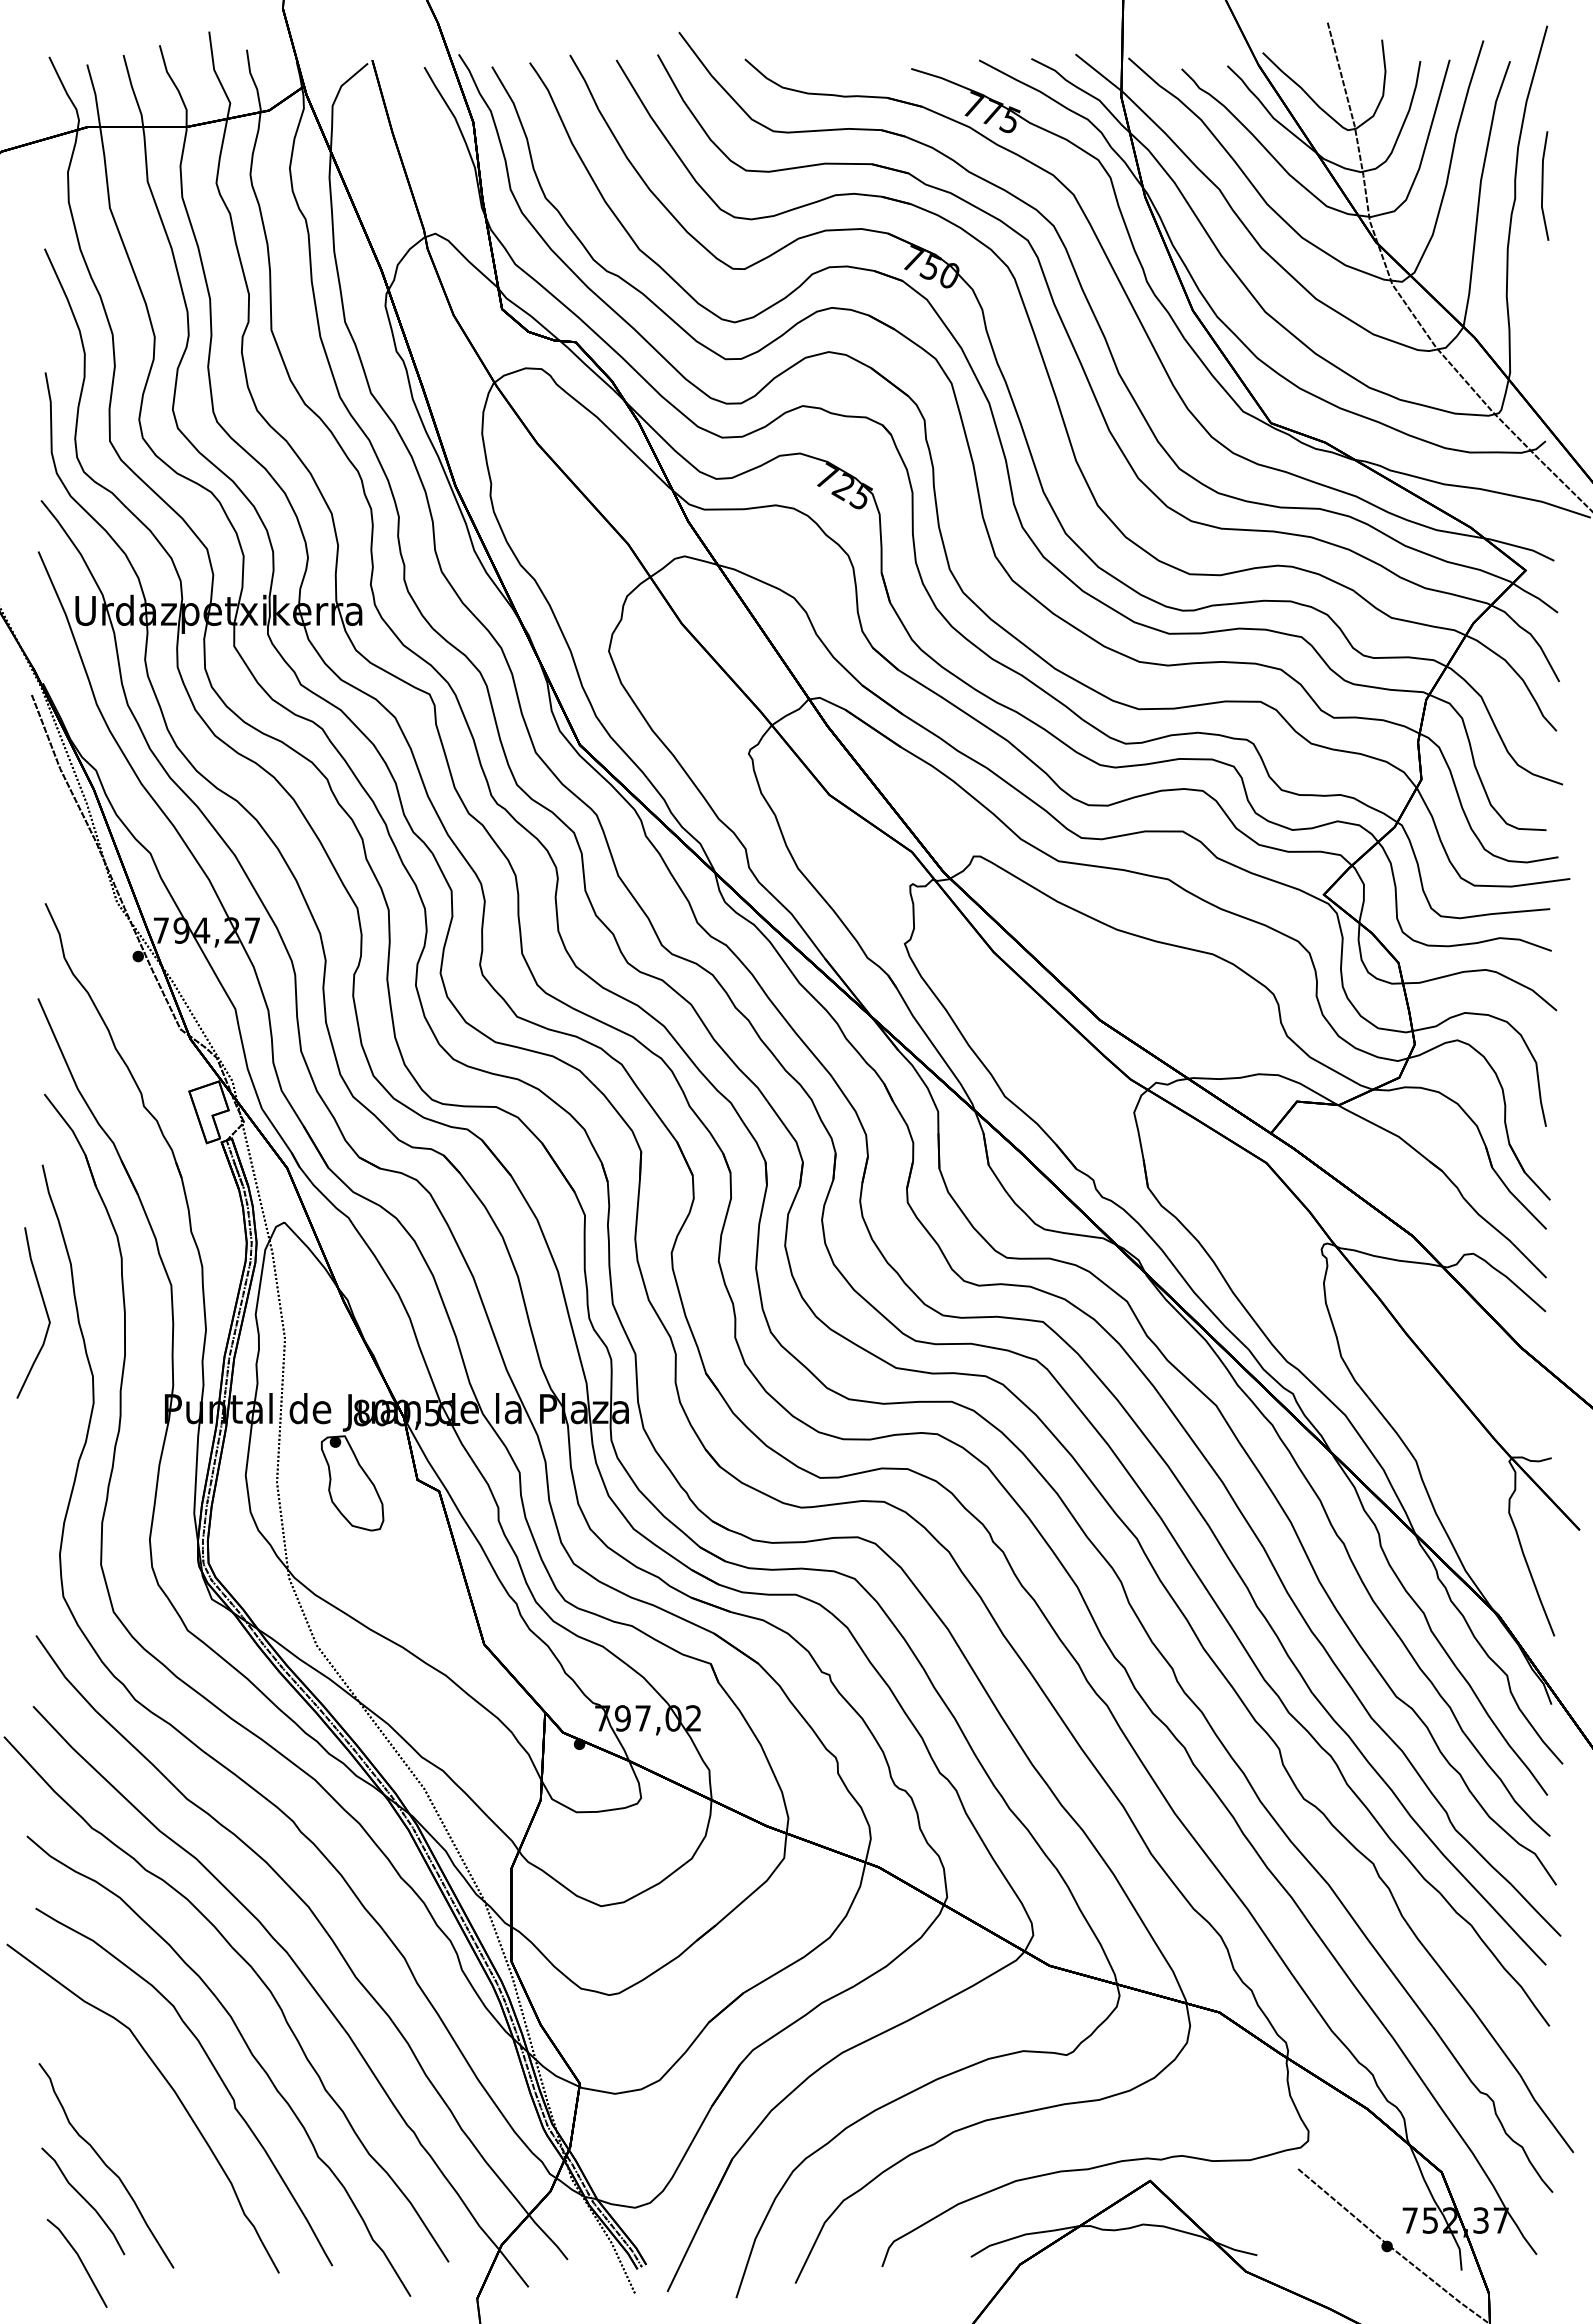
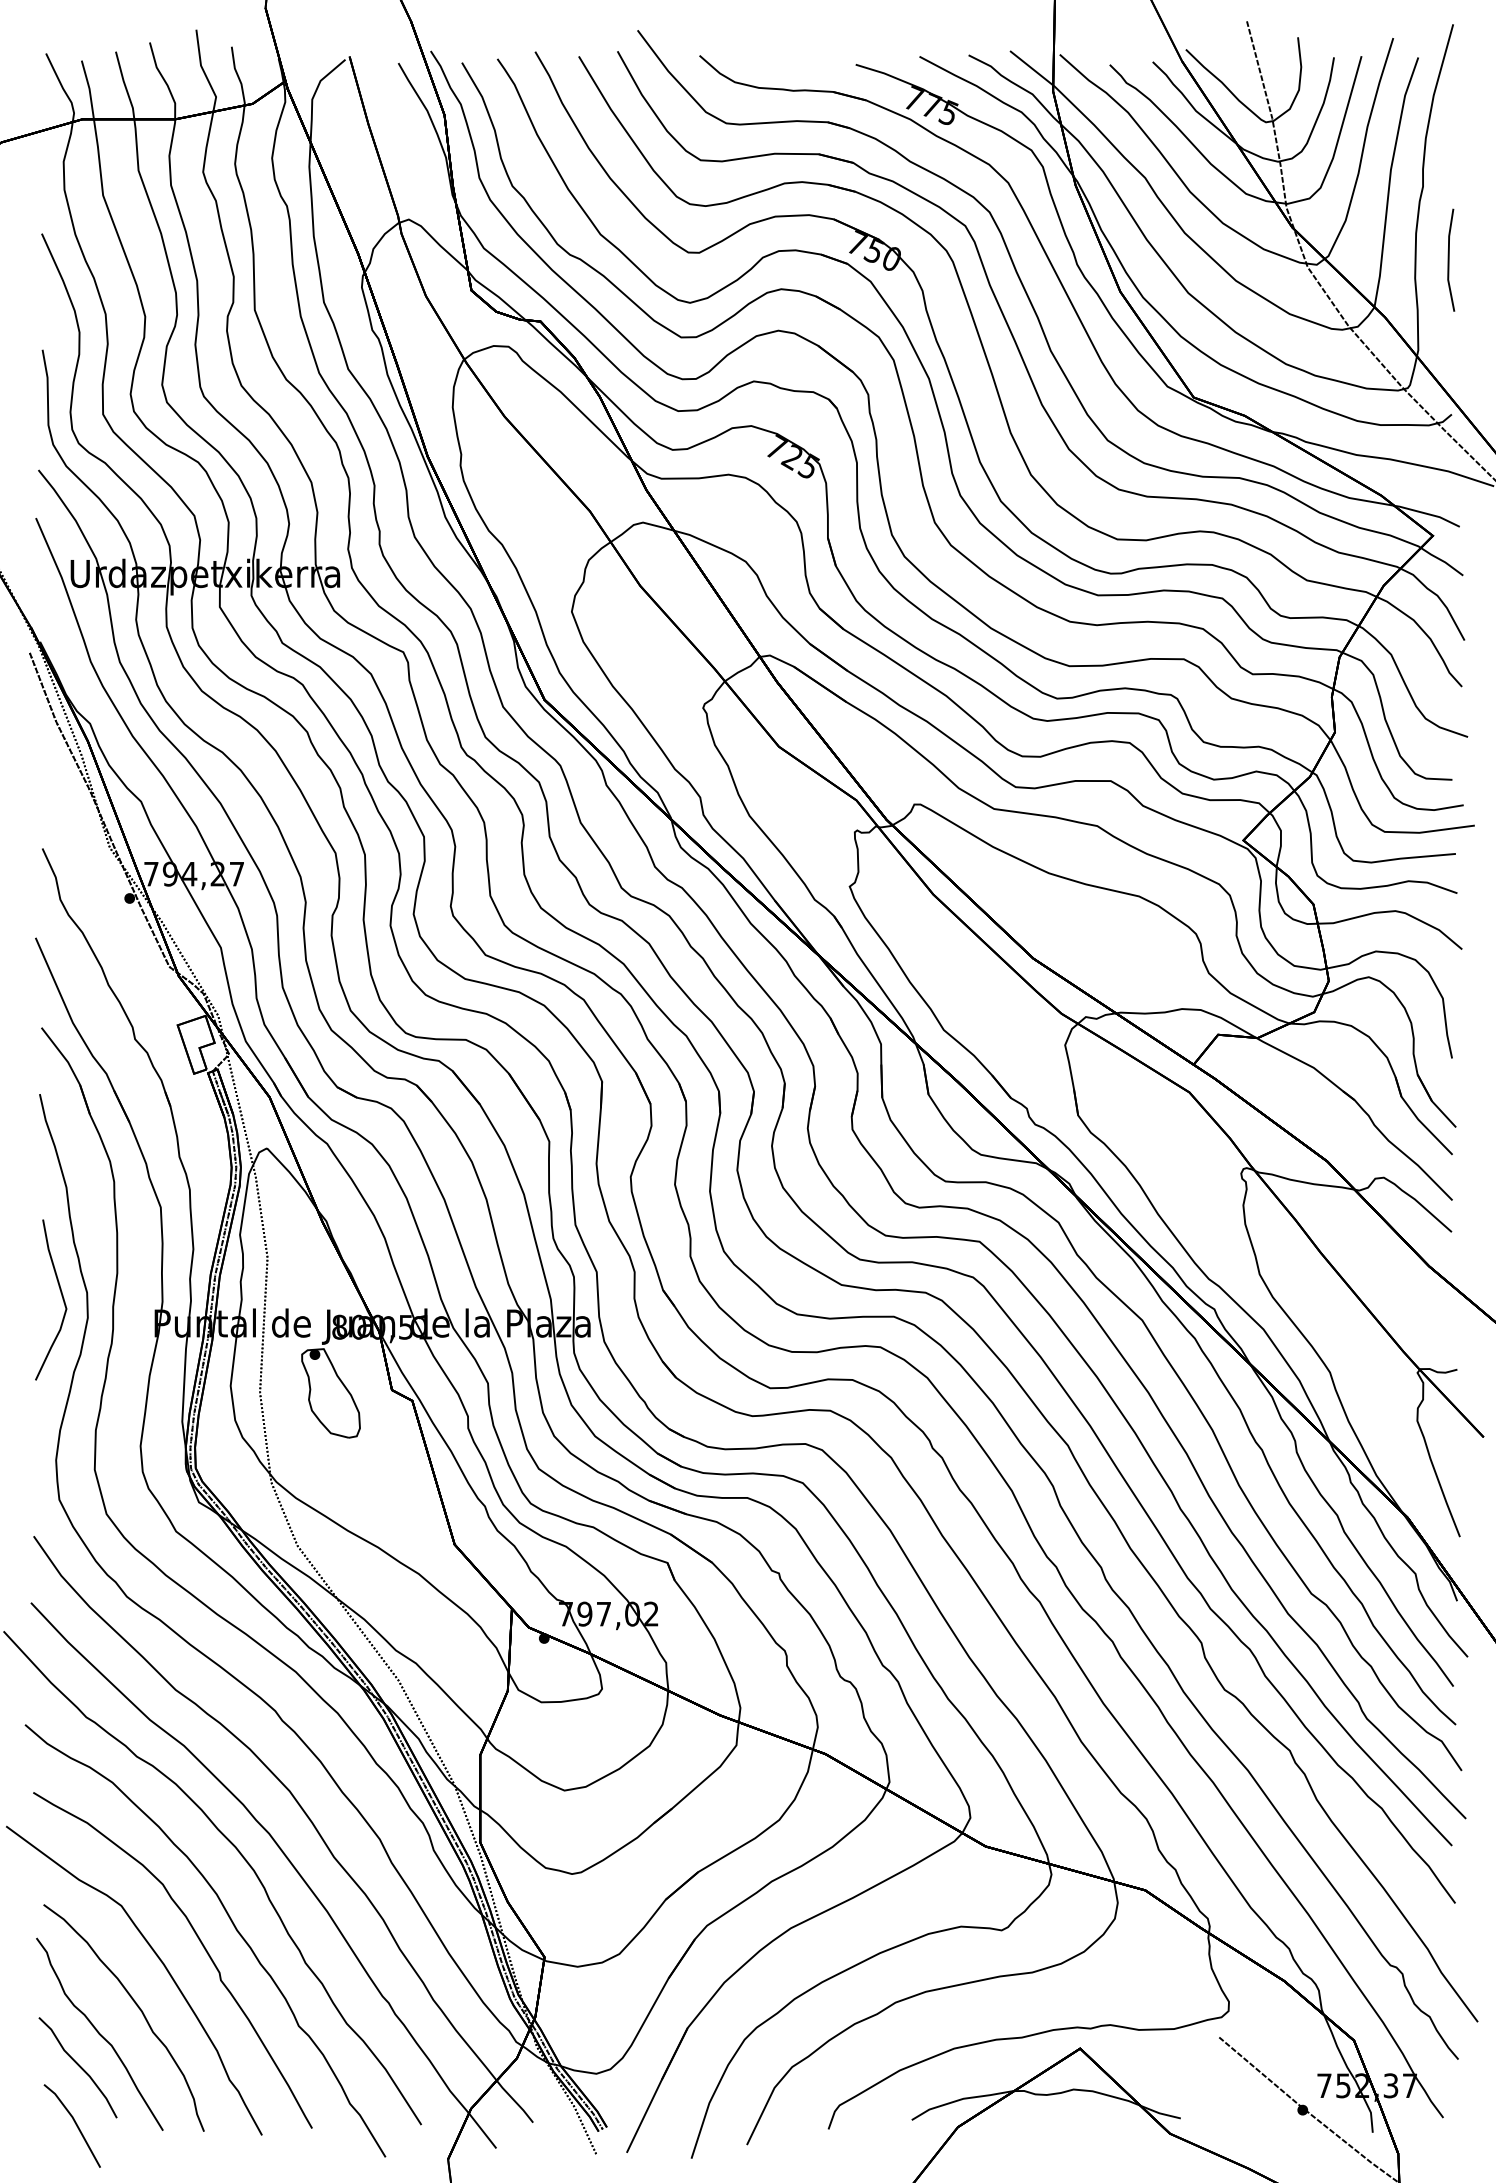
line: (1543, 185) -> (1449, 259), moved
curve: (44, 1308) -> (61, 1295), moved
curve: (147, 2138) -> (138, 2008), added

